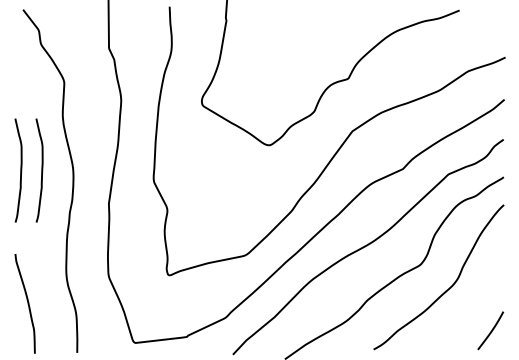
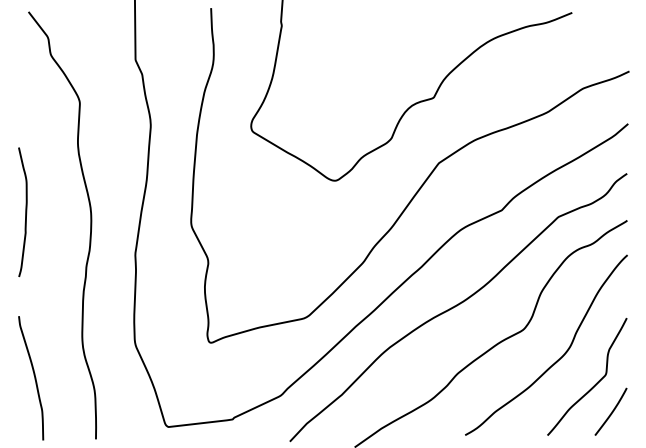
curve: (41, 170) -> (51, 212), removed
curve: (477, 308) -> (594, 384), added

